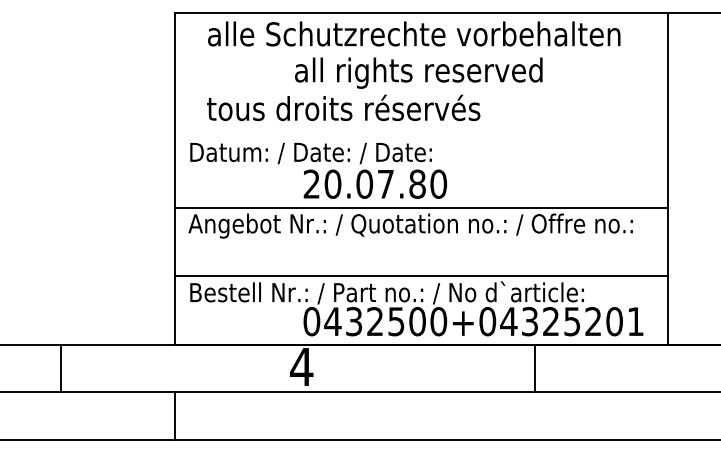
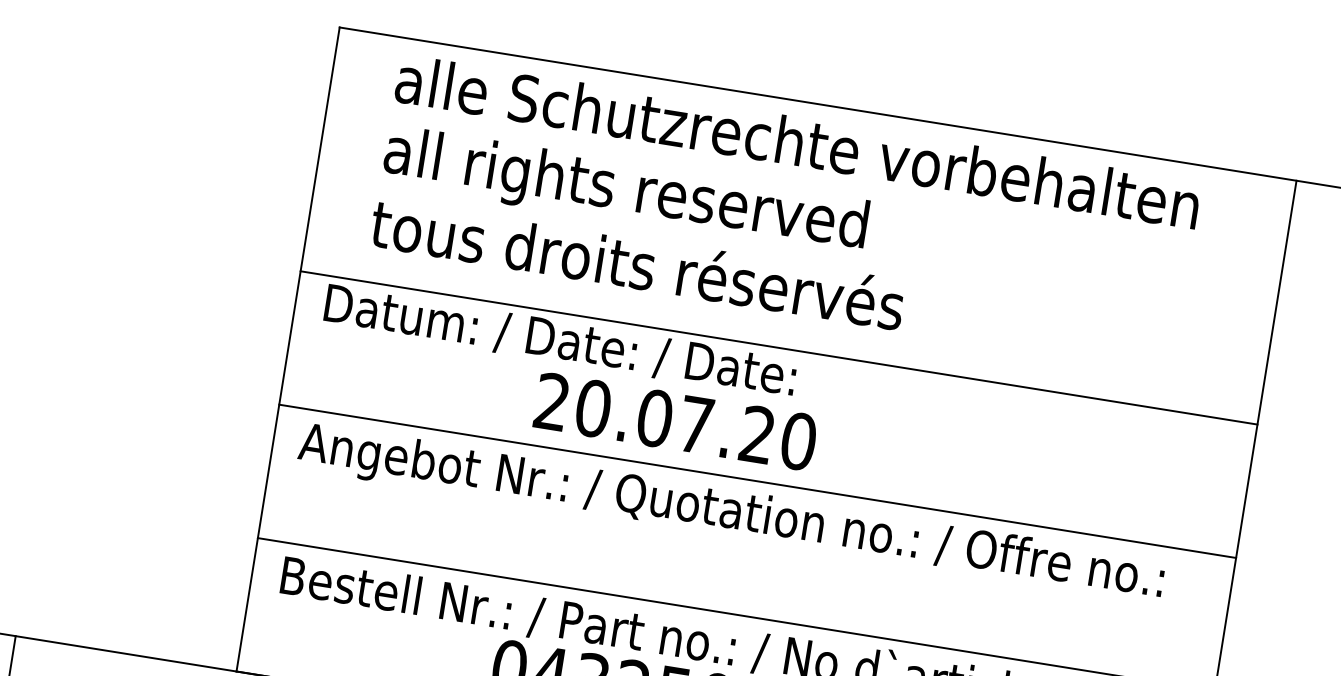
text: (418, 72) -> (625, 191), moved
line: (421, 138) -> (779, 347), added
text: (417, 183) -> (757, 433), 20.07.80 -> 20.07.20

